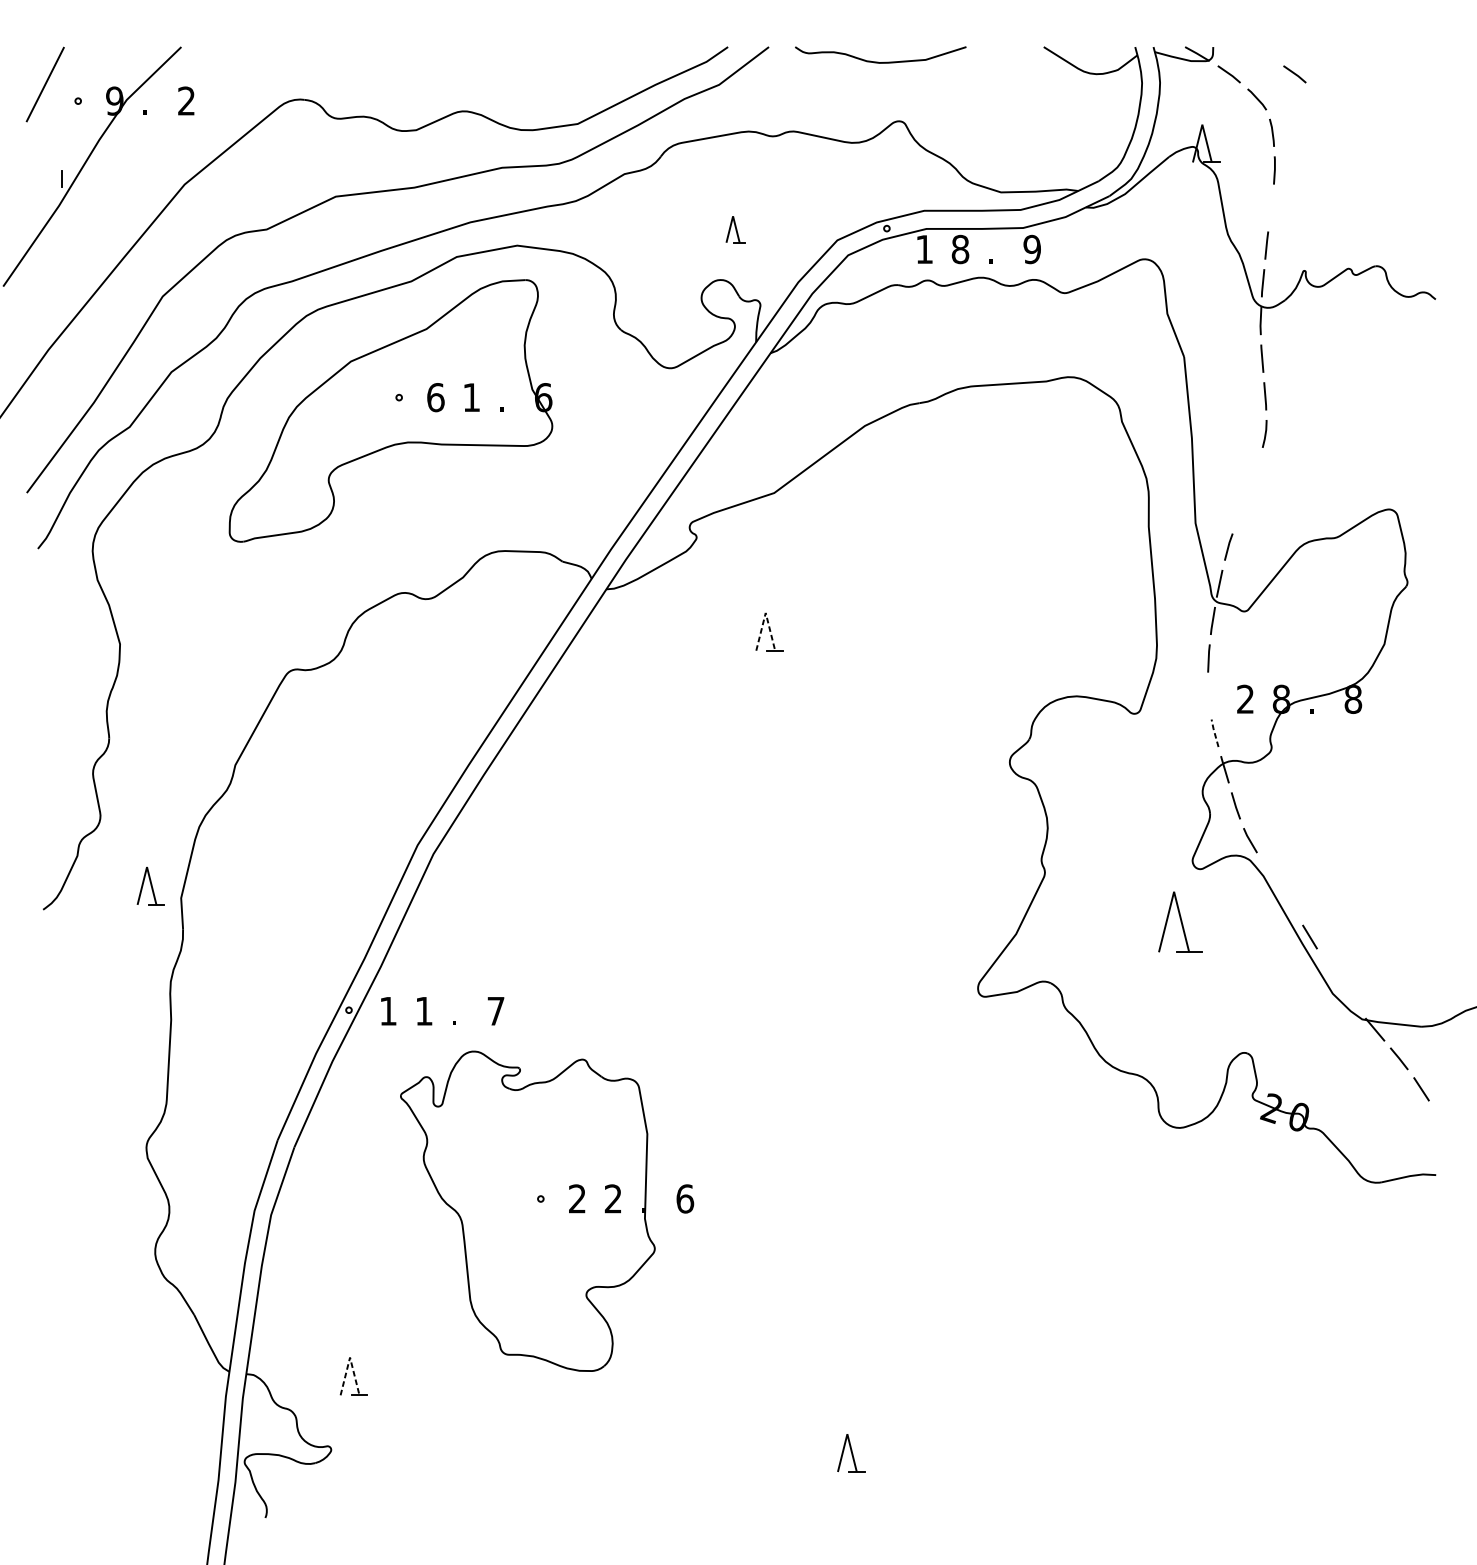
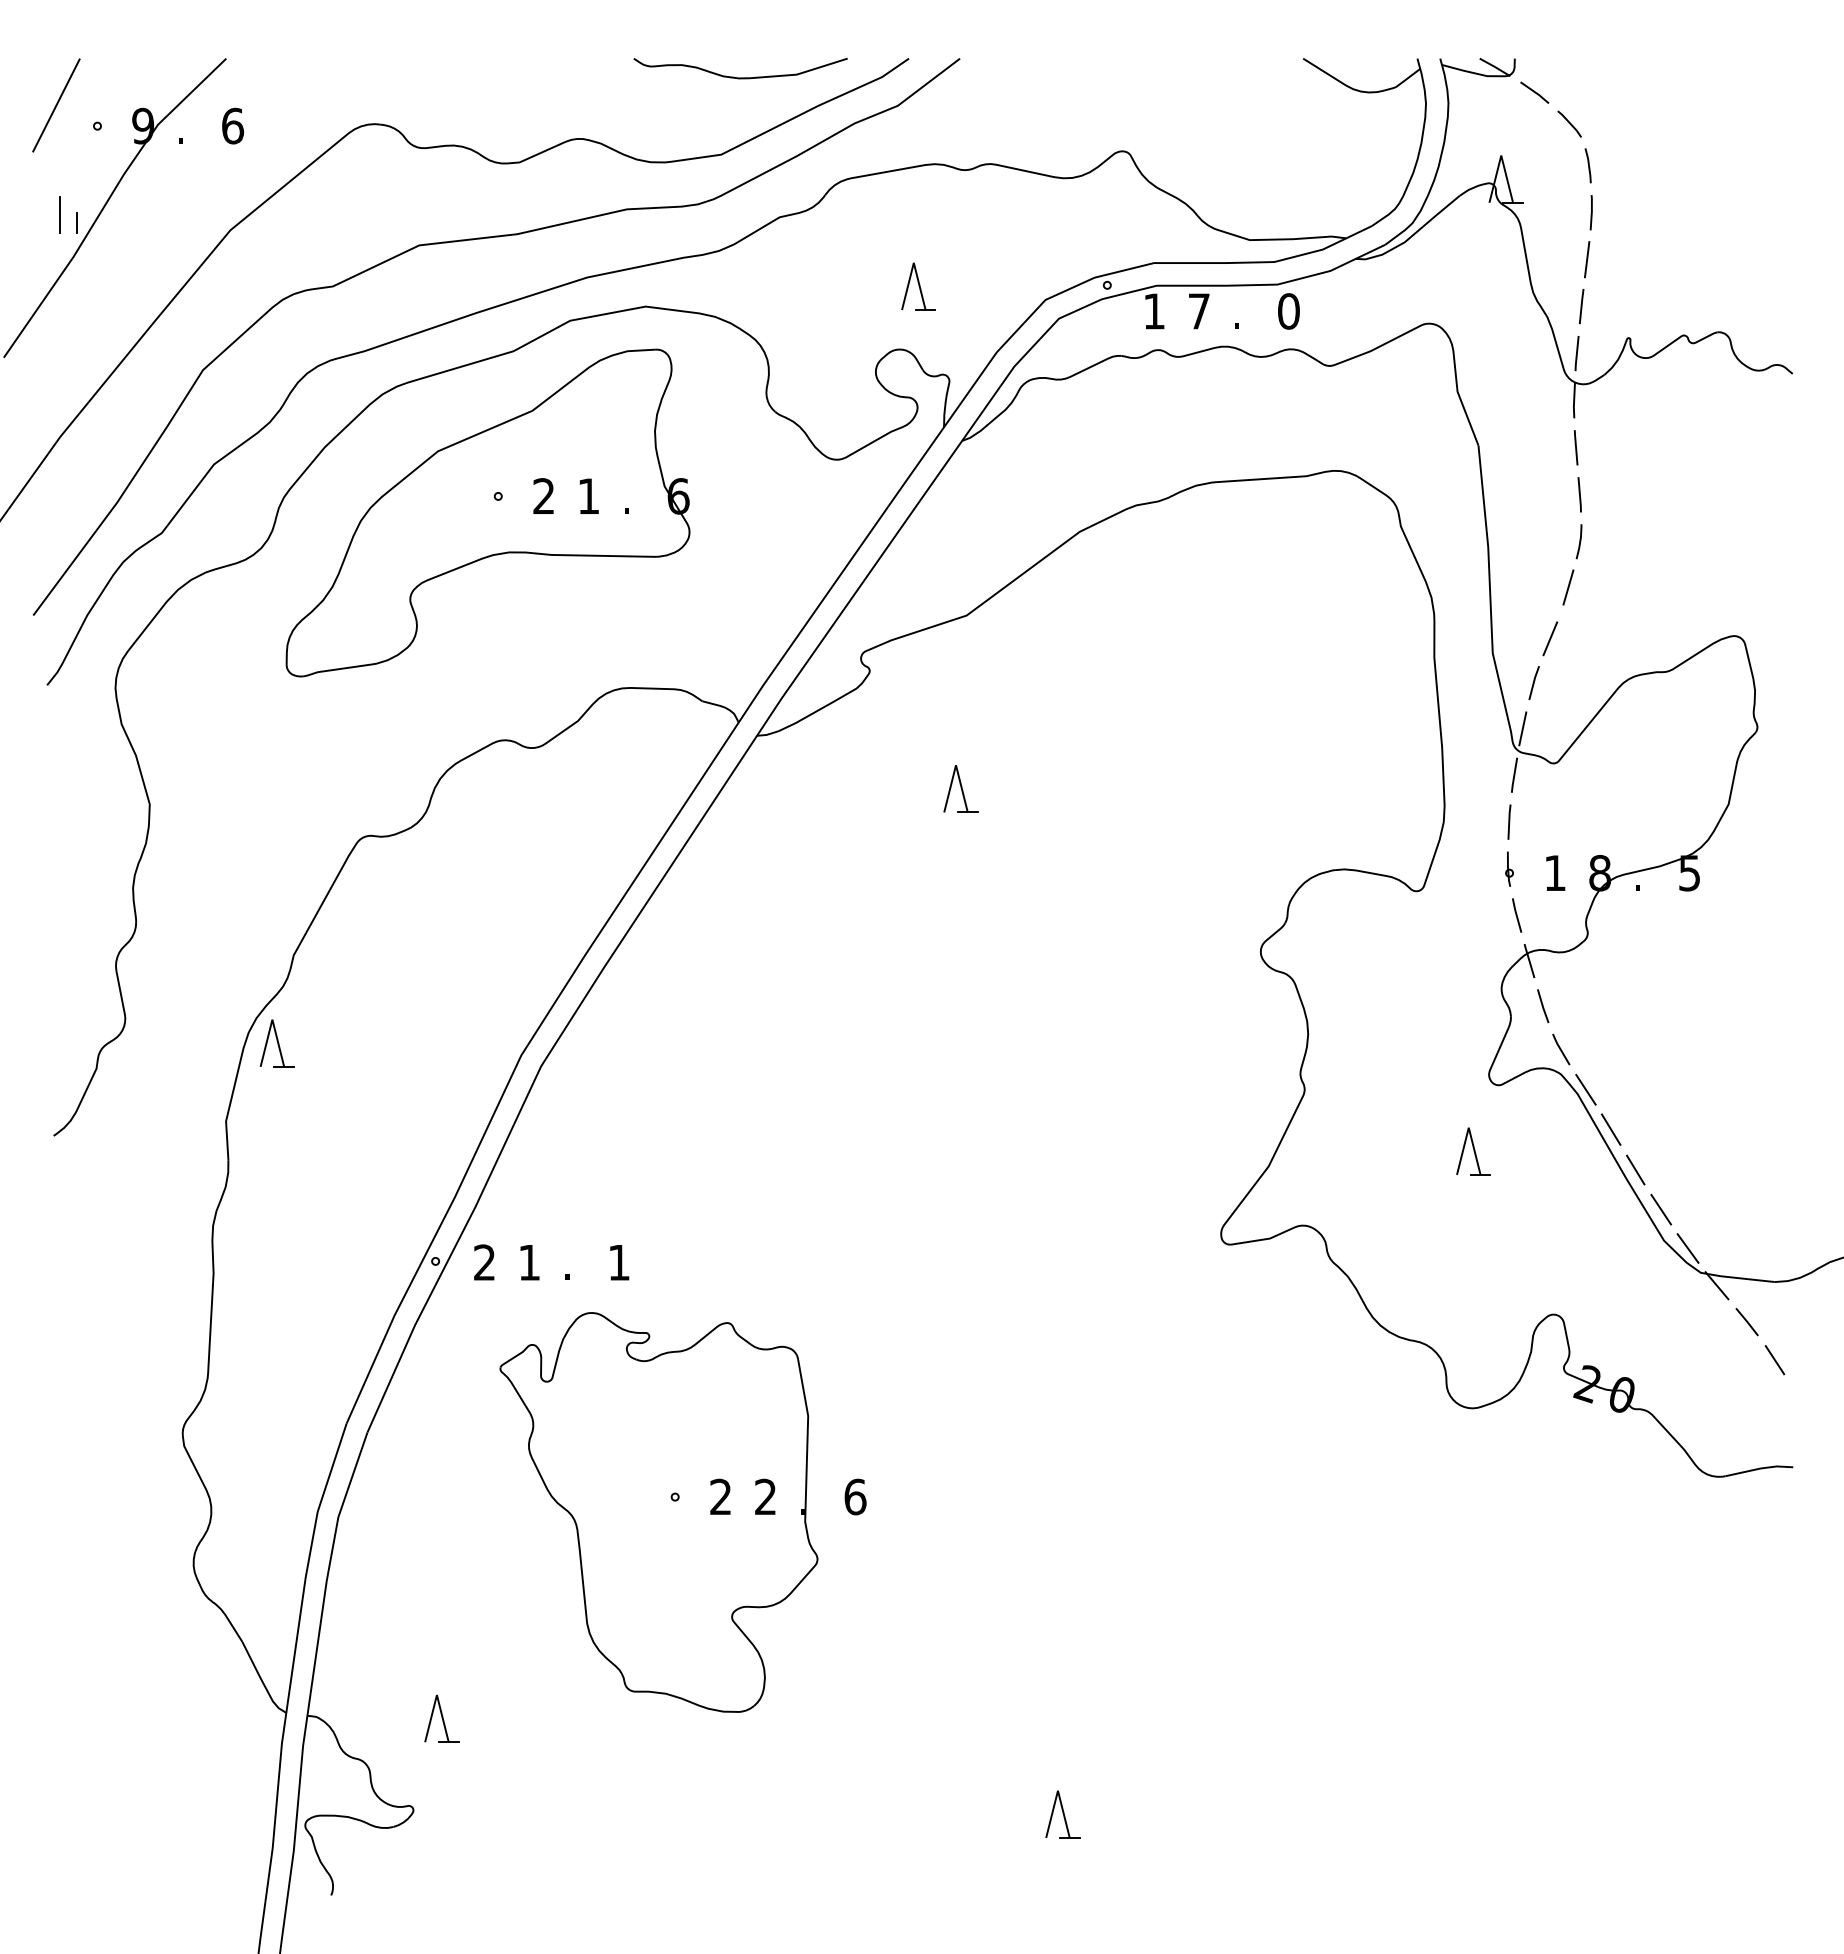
curve: (880, 62) -> (740, 77), moved
line: (1294, 74) -> (1616, 92), removed
text: (187, 100) -> (233, 125), 2 -> 6
line: (47, 171) -> (59, 214), added
line: (1270, 207) -> (1586, 259), added
part: (735, 229) -> (918, 286), size x1.43
text: (960, 249) -> (1199, 311), 8 -> 7
text: (1031, 249) -> (1288, 311), 9 -> 0
text: (436, 397) -> (544, 496), 6 -> 2
line: (1256, 470) -> (1568, 587), added
line: (1241, 511) -> (1550, 638), added
line: (766, 613) -> (956, 765), dashed -> solid
part: (1208, 695) -> (1509, 868), added
text: (1245, 698) -> (1554, 872), 2 -> 1
text: (1353, 699) -> (1689, 873), 8 -> 5
line: (1214, 732) -> (1516, 914), dashed -> solid
line: (1269, 872) -> (1585, 1089), added
part: (150, 886) -> (276, 1043), moved
line: (1289, 904) -> (1610, 1129), added
part: (1180, 922) -> (1473, 1151), size x0.62
line: (1329, 968) -> (1660, 1209), added
line: (1351, 999) -> (1687, 1248), added
text: (388, 1011) -> (484, 1262), 1 -> 2
text: (496, 1011) -> (619, 1262), 7 -> 1
line: (349, 1357) -> (436, 1695), dashed -> solid

